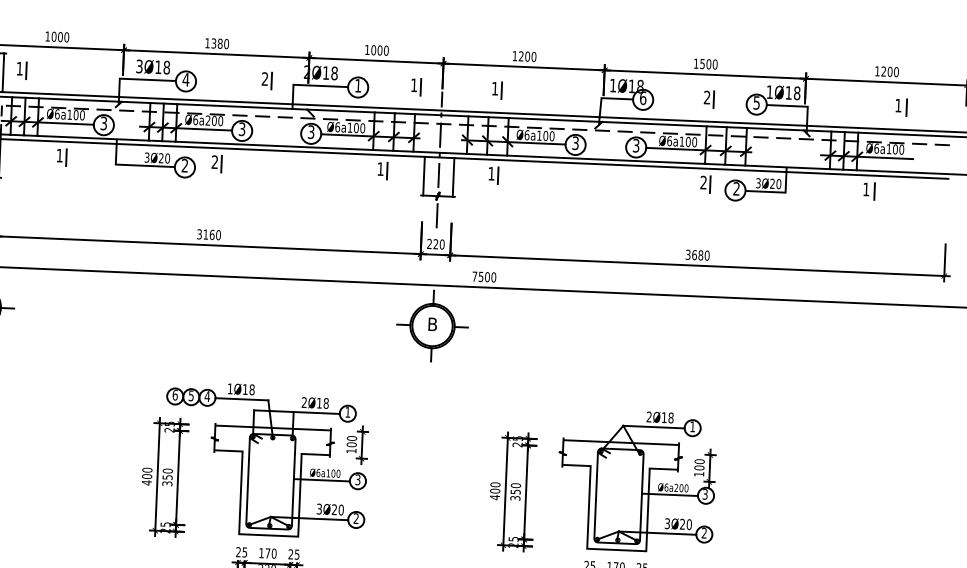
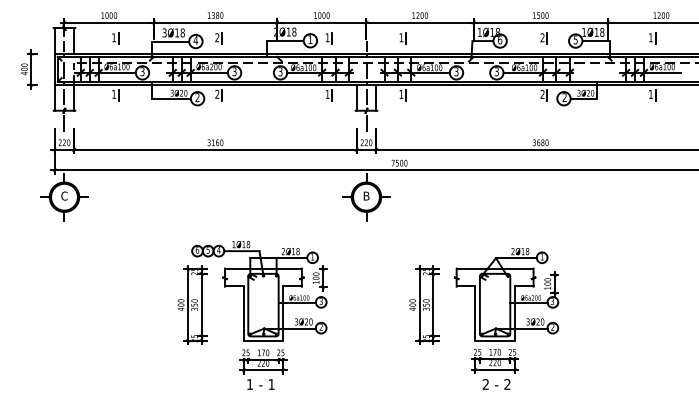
part: (21, 69) -> (115, 38), moved
part: (266, 80) -> (218, 38), moved
part: (415, 86) -> (328, 38), moved
part: (900, 106) -> (652, 38), moved

